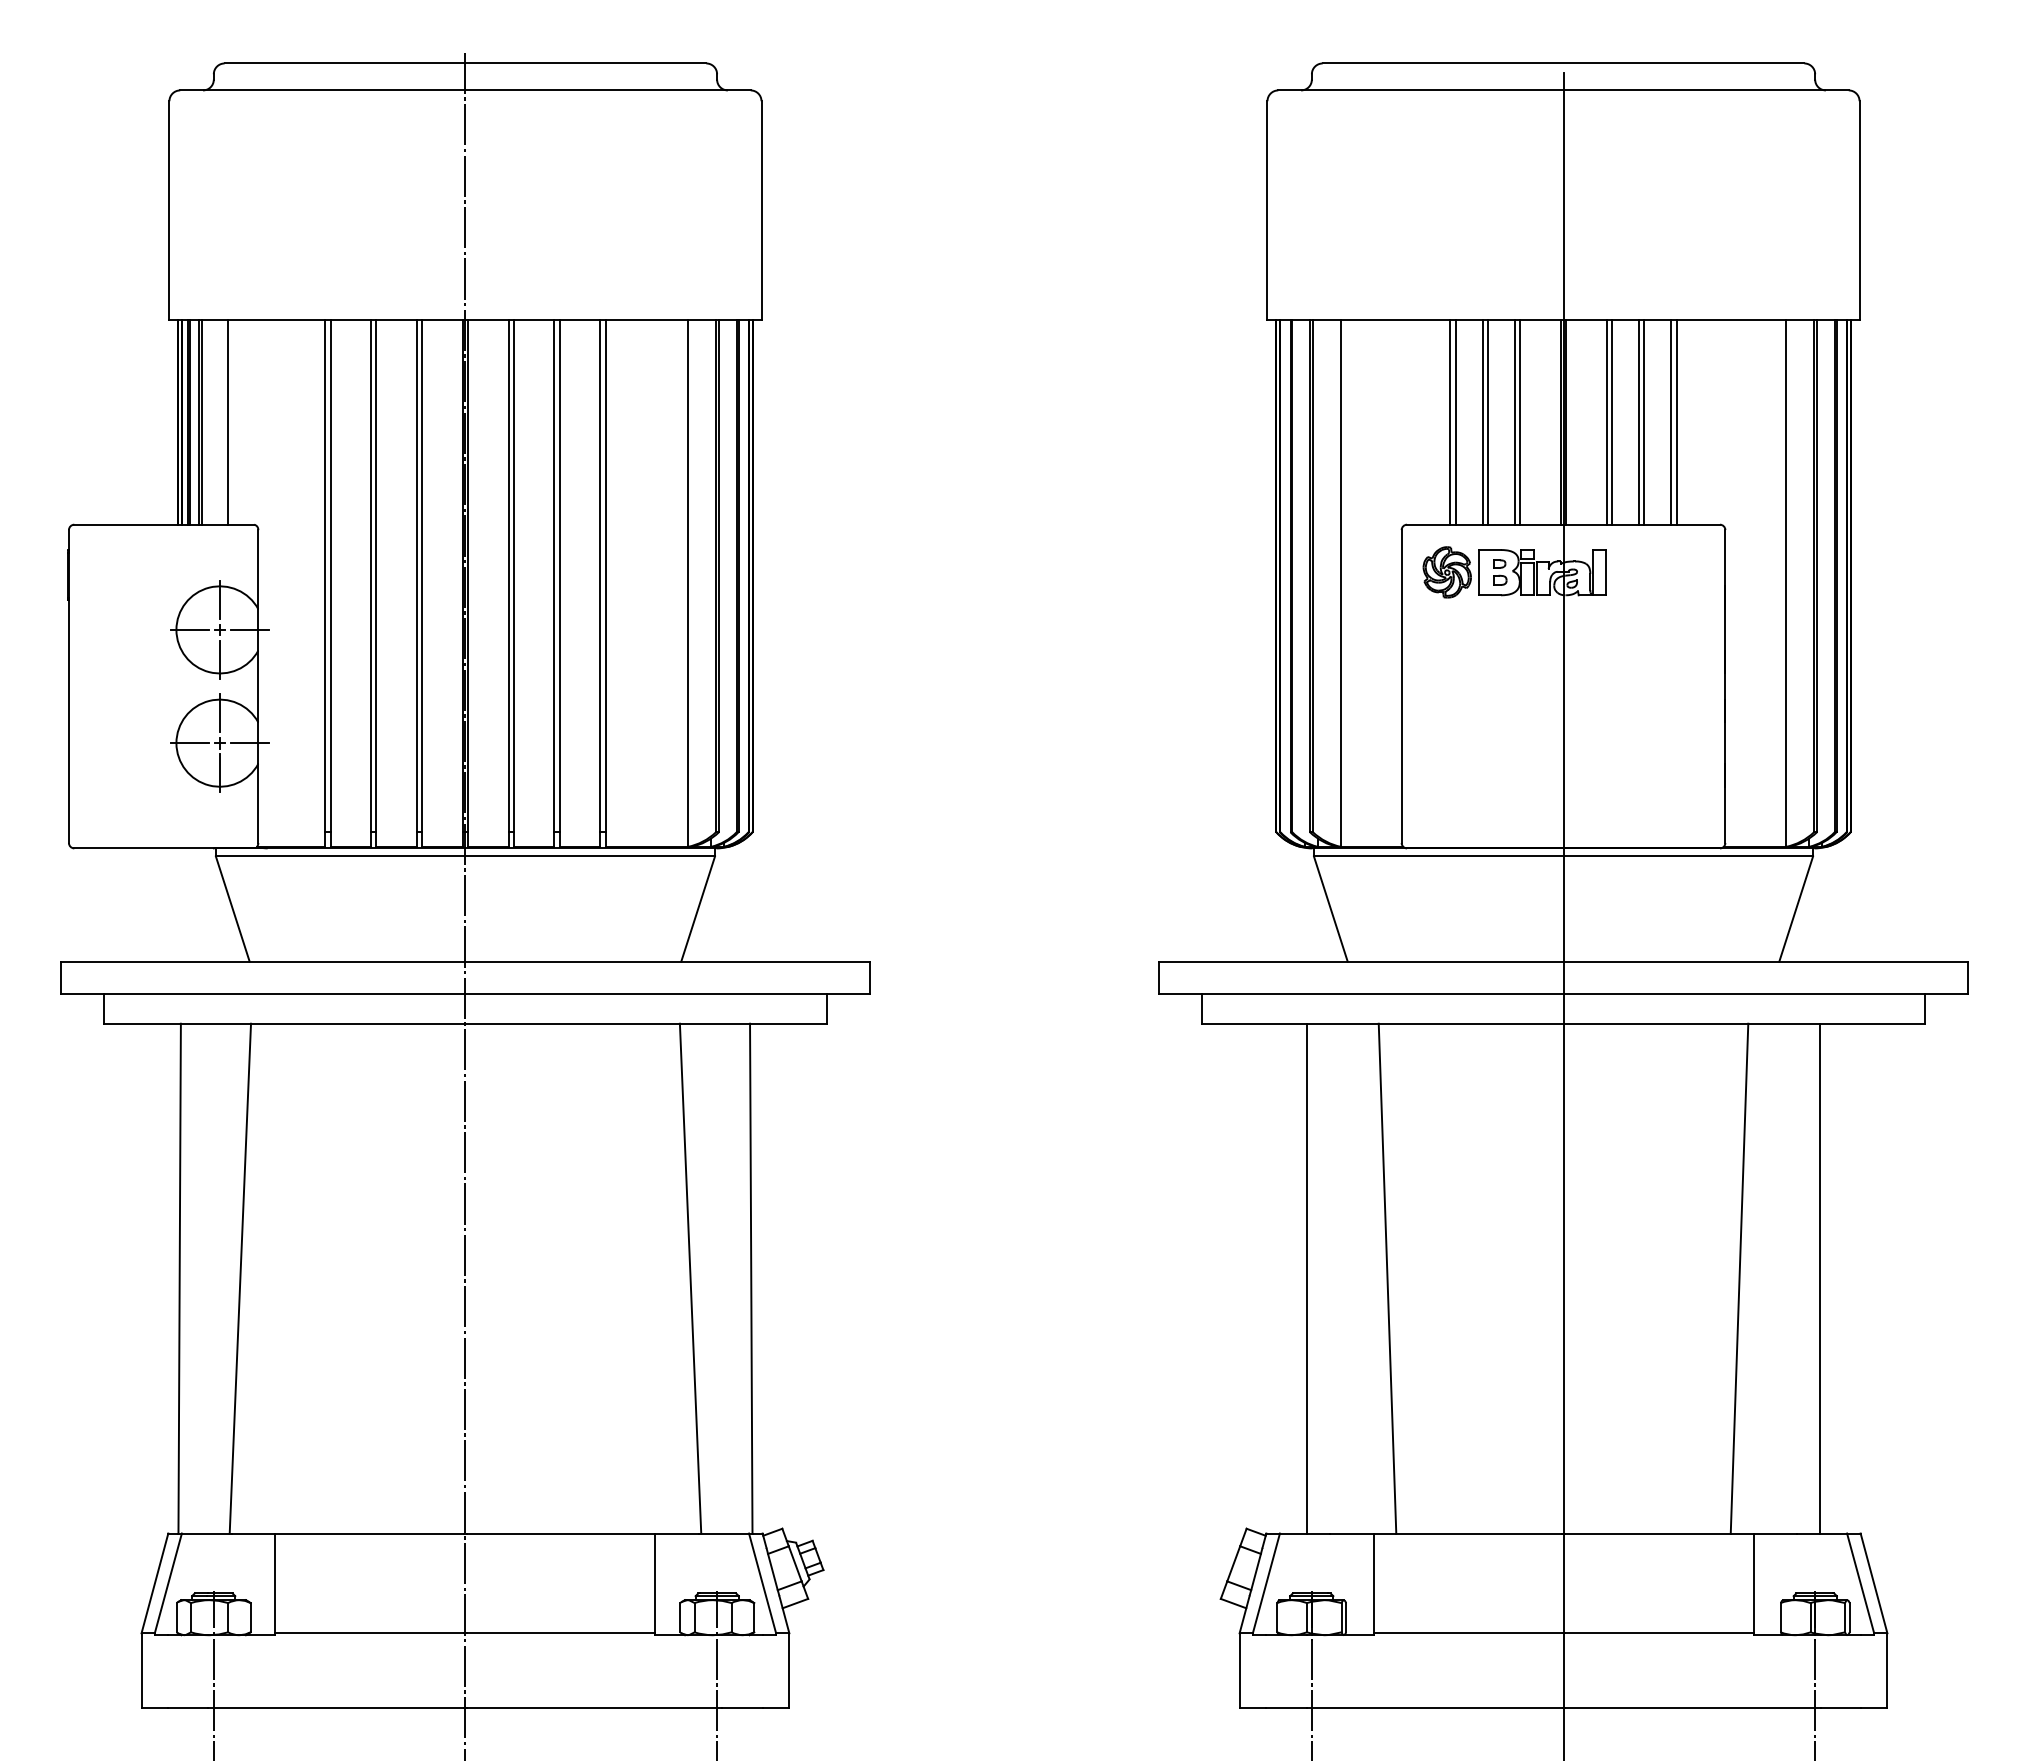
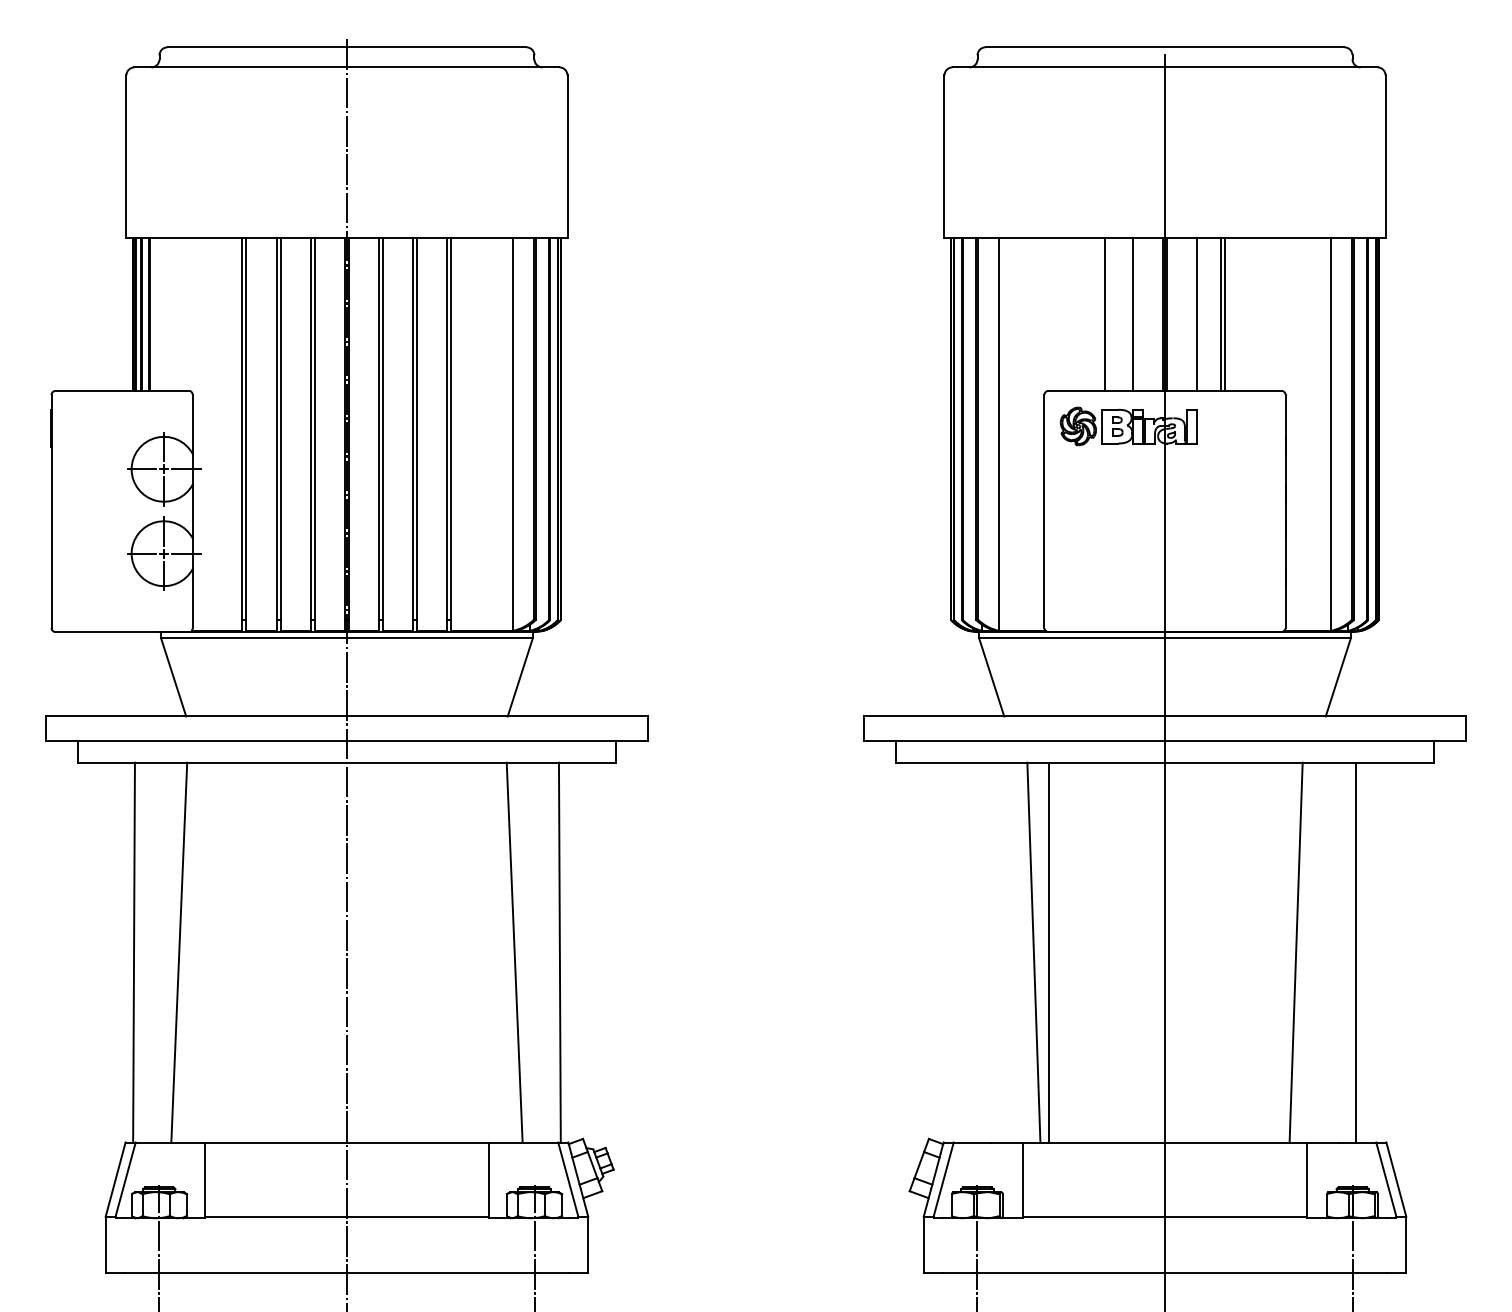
line: (228, 421) -> (170, 314), removed
line: (1450, 421) -> (1080, 314), removed
line: (1455, 421) -> (1084, 314), removed
line: (1487, 421) -> (1108, 314), removed
line: (1514, 421) -> (1128, 314), removed
line: (1612, 421) -> (1201, 314), removed
line: (1671, 421) -> (1245, 314), removed
line: (1676, 421) -> (1249, 314), removed
line: (1307, 1278) -> (1049, 952), moved

